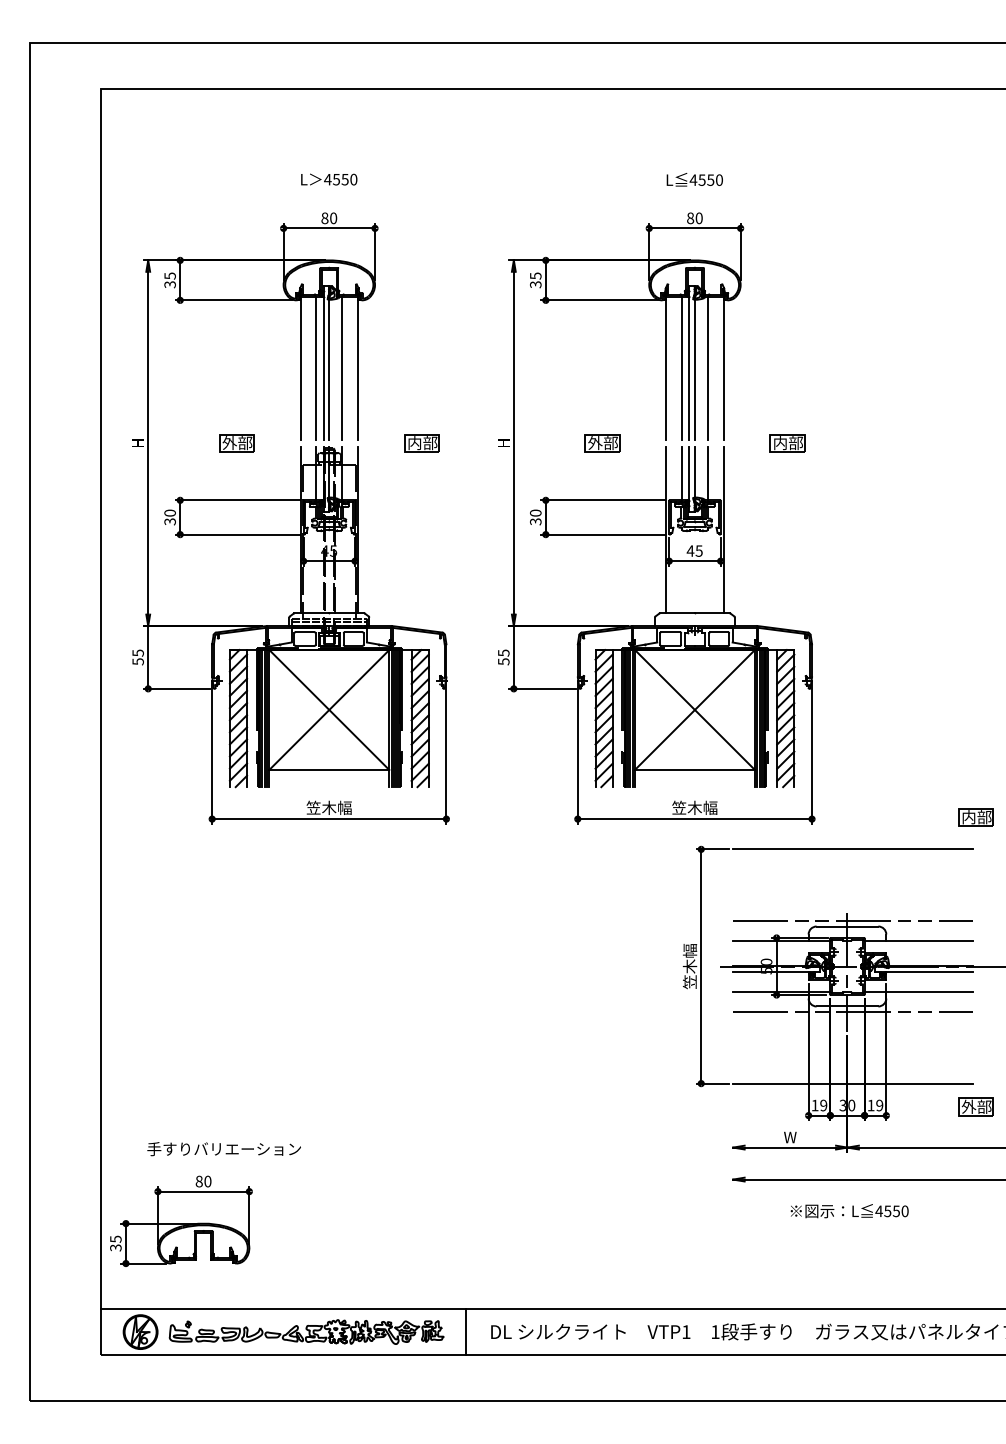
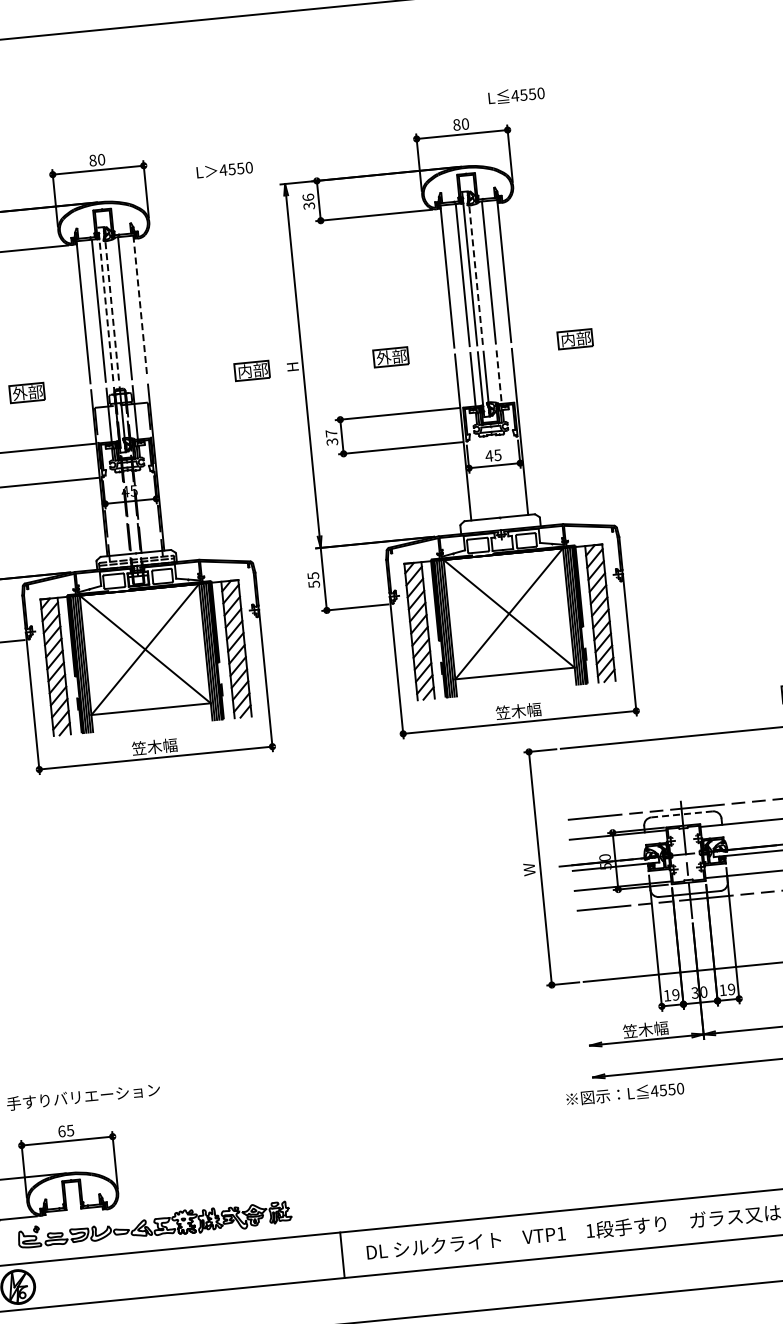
text: (329, 179) -> (225, 169), moved
text: (694, 179) -> (516, 95), moved
text: (535, 275) -> (308, 196), 35 -> 36
line: (323, 362) -> (105, 304), solid -> dashed
line: (329, 362) -> (111, 303), solid -> dashed
line: (695, 362) -> (475, 267), solid -> dashed
line: (357, 368) -> (140, 306), solid -> dashed
part: (421, 443) -> (251, 371), moved
line: (708, 473) -> (499, 377), solid -> dashed
text: (535, 512) -> (331, 432), 30 -> 37
line: (847, 926) -> (682, 814), solid -> dashed
text: (689, 966) -> (528, 869), 笠木幅 -> W
text: (789, 1137) -> (644, 1030), W -> 笠木幅
text: (203, 1181) -> (66, 1131), 80 -> 65
text: (849, 1211) -> (625, 1094), moved
part: (306, 1331) -> (154, 1224), moved

